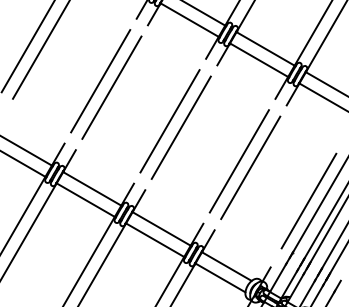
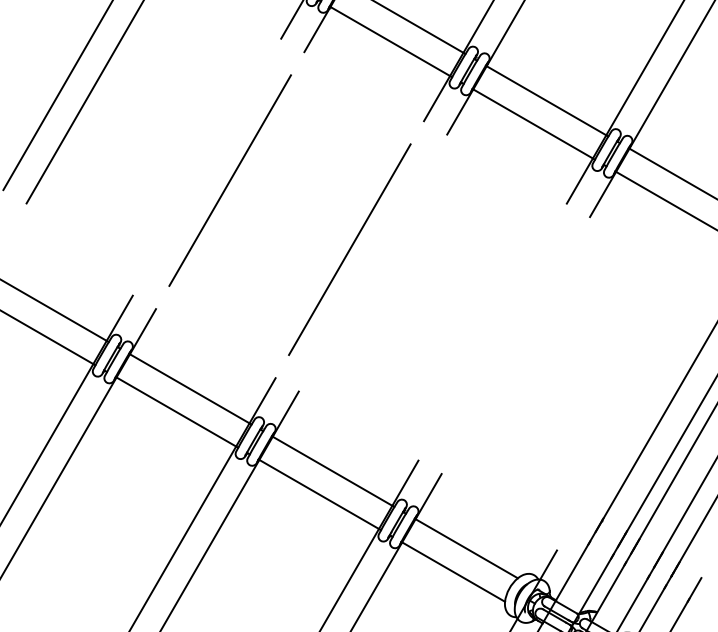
line: (100, 81) -> (206, 167), removed
line: (180, 127) -> (371, 262), removed
line: (238, 161) -> (490, 332), removed
line: (250, 167) -> (515, 344), removed
line: (308, 200) -> (634, 412), removed

